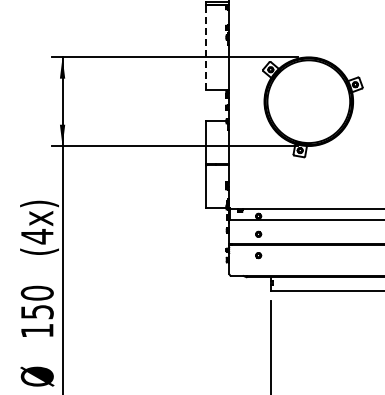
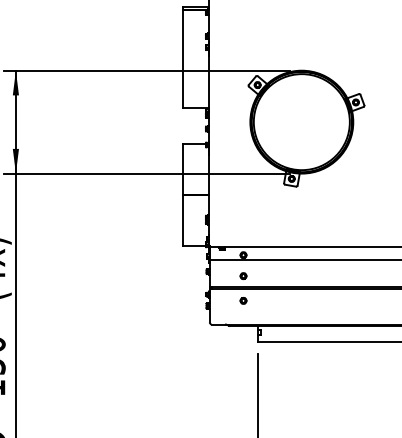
line: (206, 47) -> (183, 59), dashed -> solid

